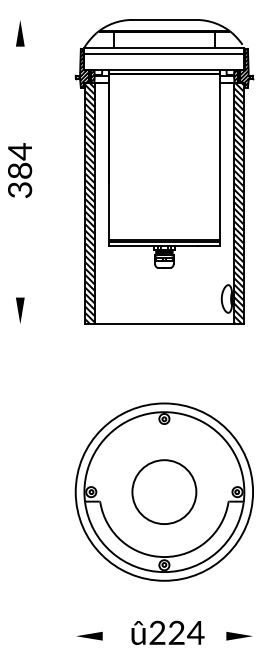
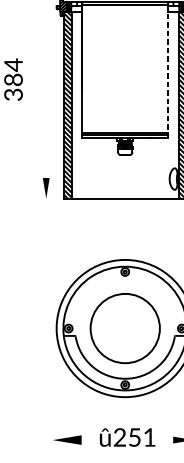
line: (219, 159) -> (167, 71), solid -> dashed
part: (20, 310) -> (46, 187), moved
circle: (164, 492) -> (125, 328), size x1.4
text: (186, 632) -> (142, 437), 224 -> 251
part: (89, 635) -> (67, 439), size x1.4

